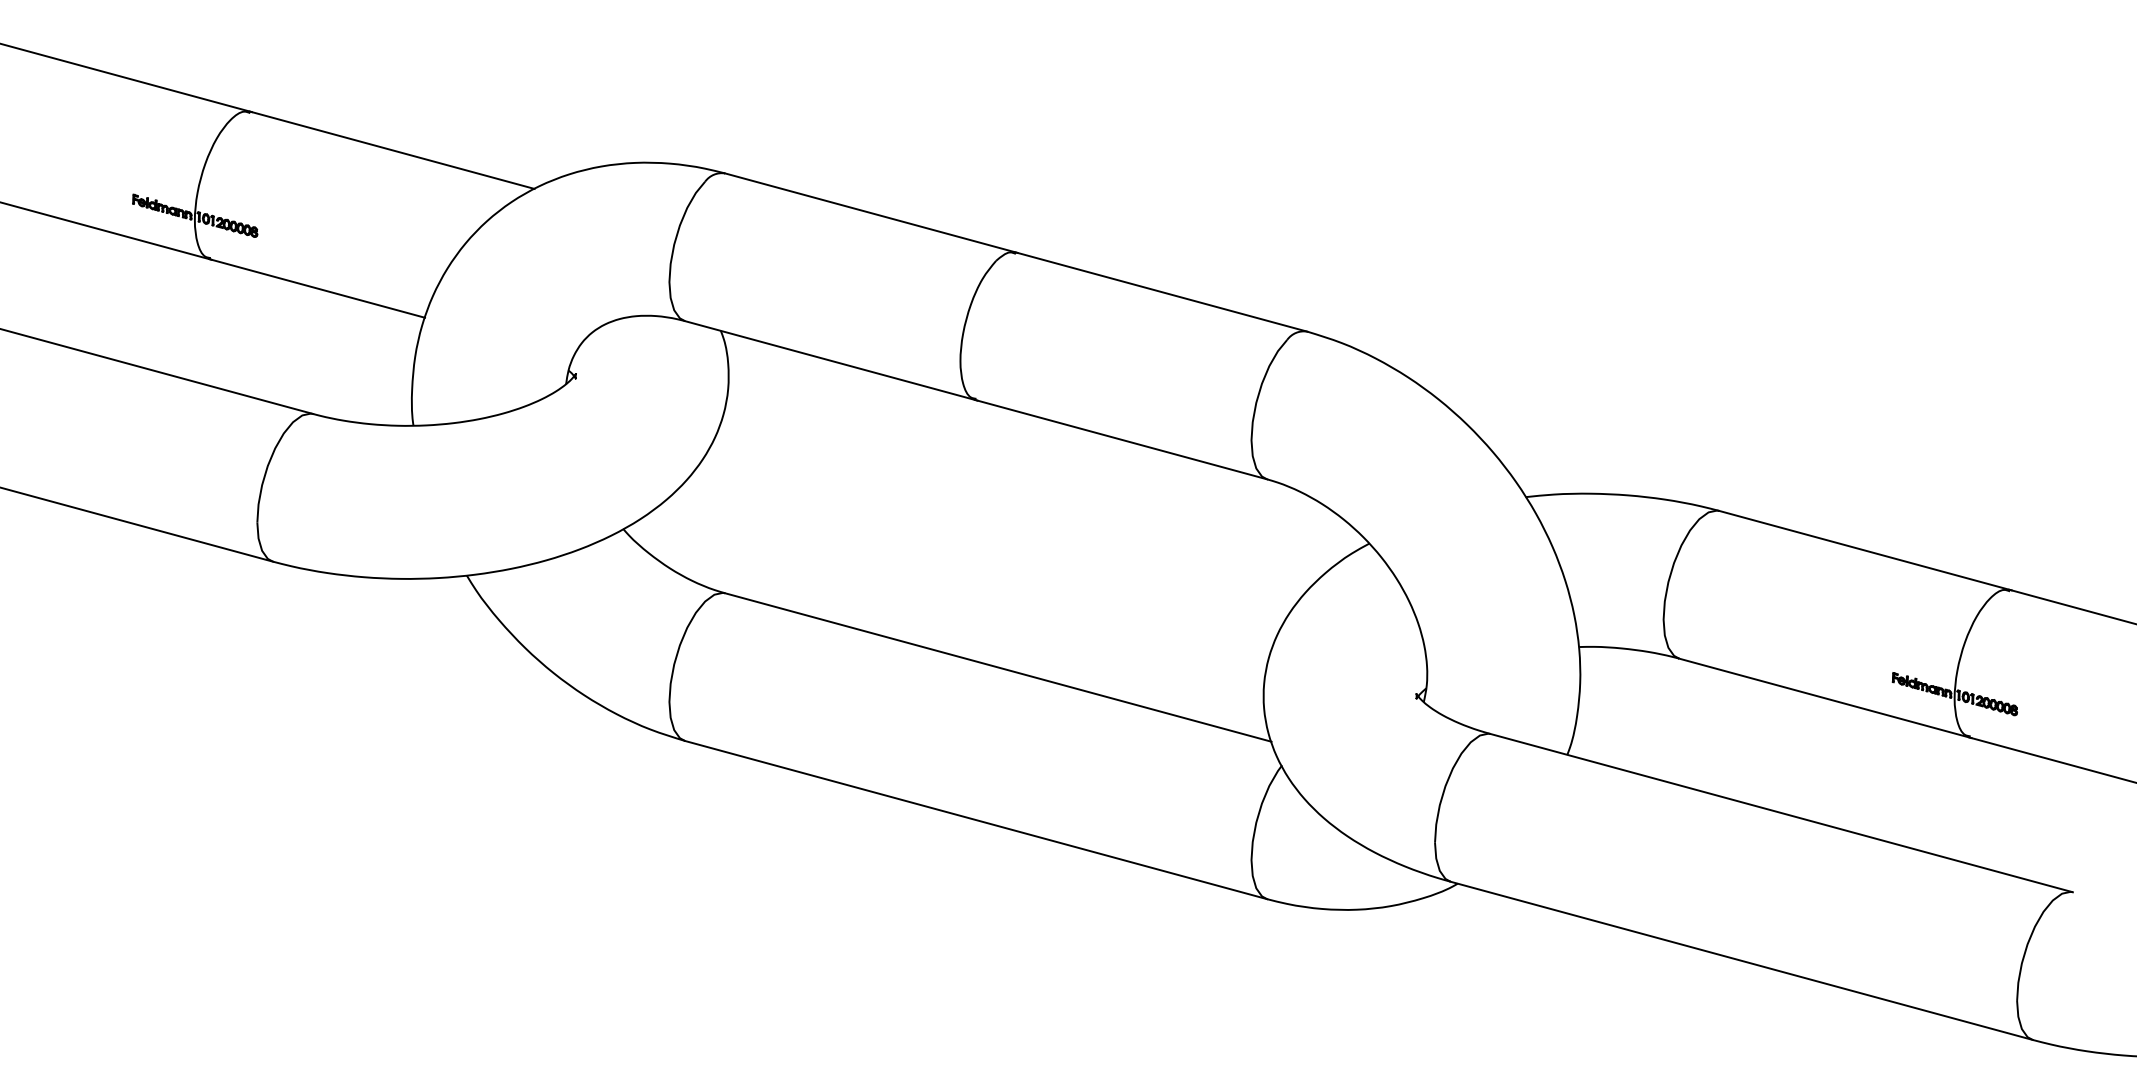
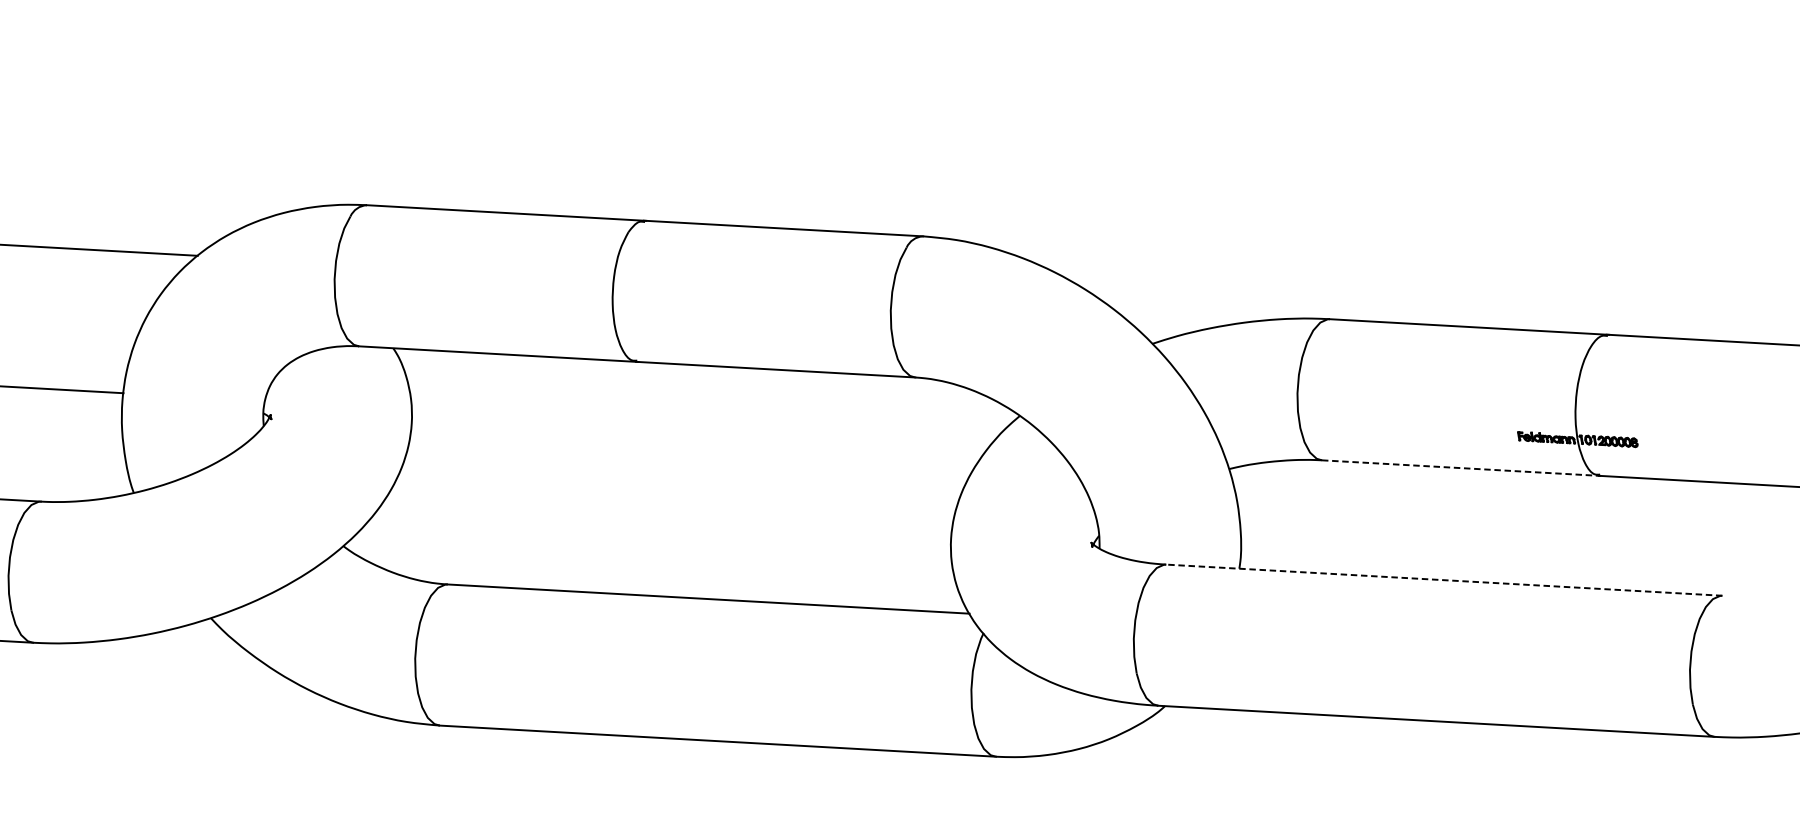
line: (1825, 698) -> (1461, 468), solid -> dashed
line: (1781, 813) -> (1444, 580), solid -> dashed

